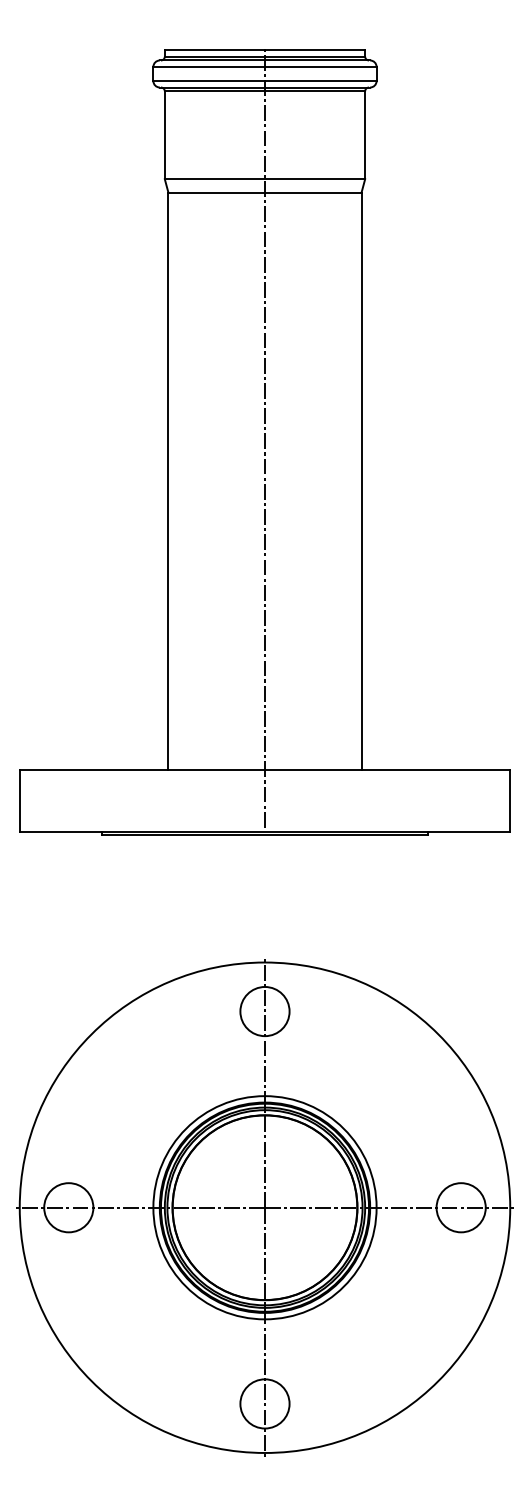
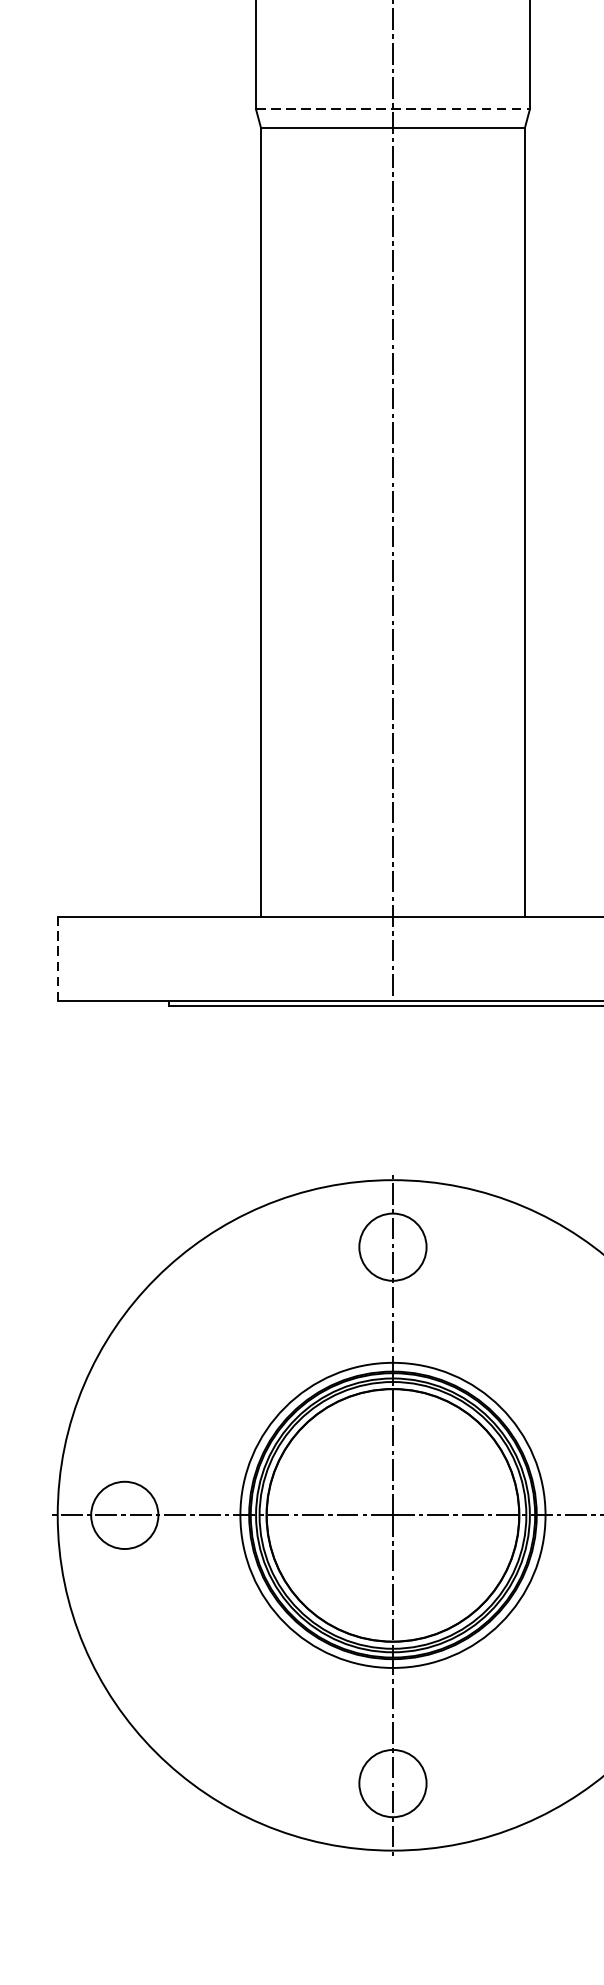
line: (265, 179) -> (393, 109), solid -> dashed
line: (19, 800) -> (57, 958), solid -> dashed

